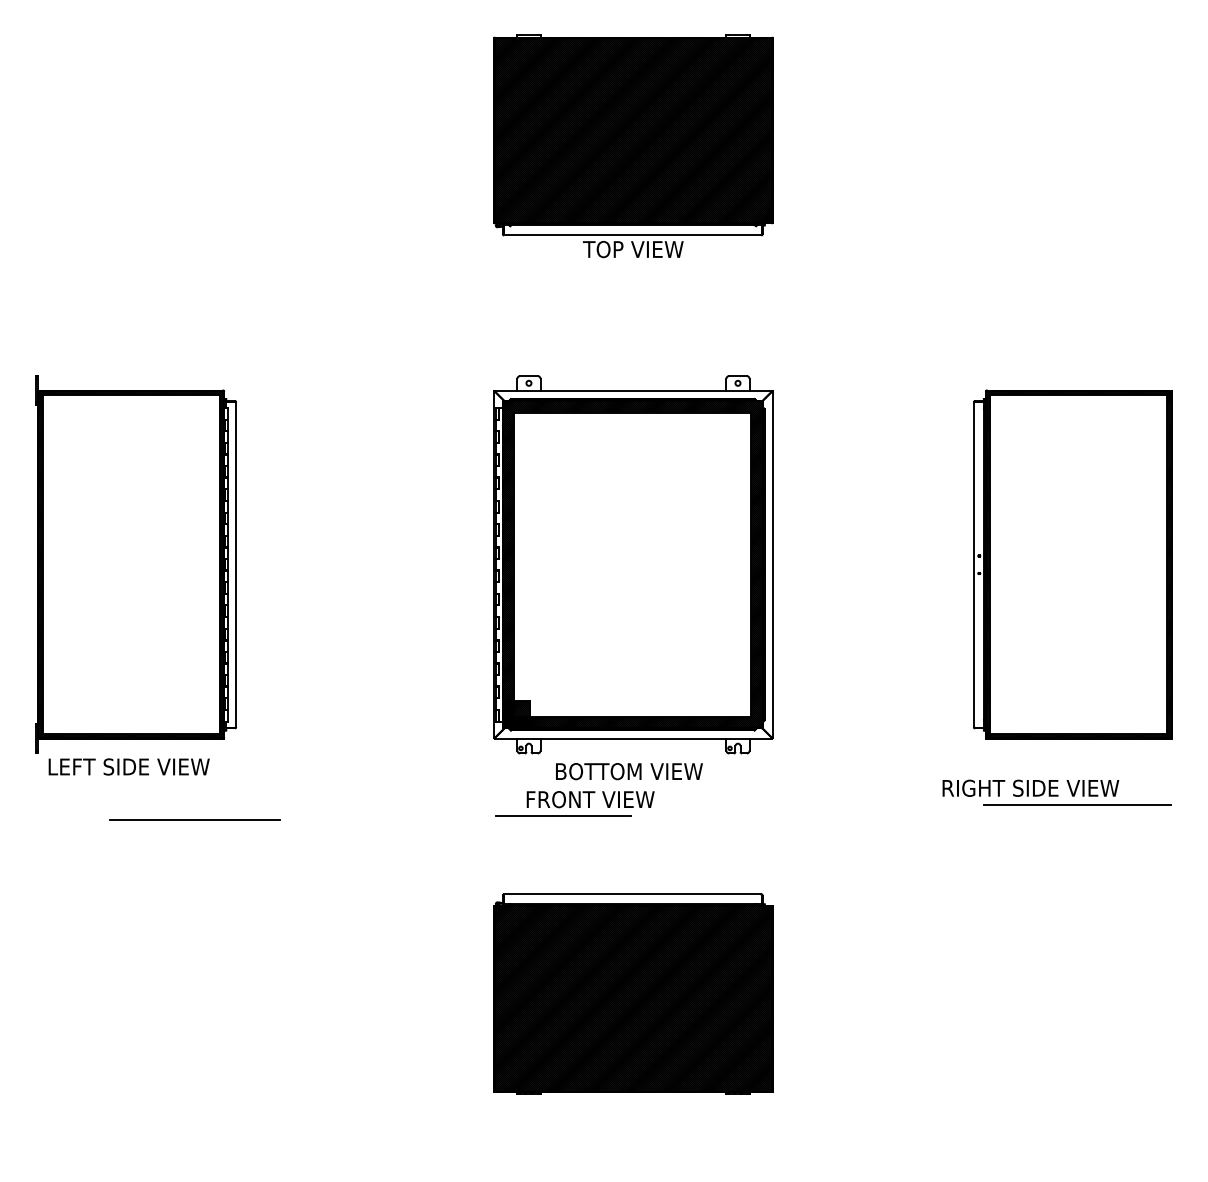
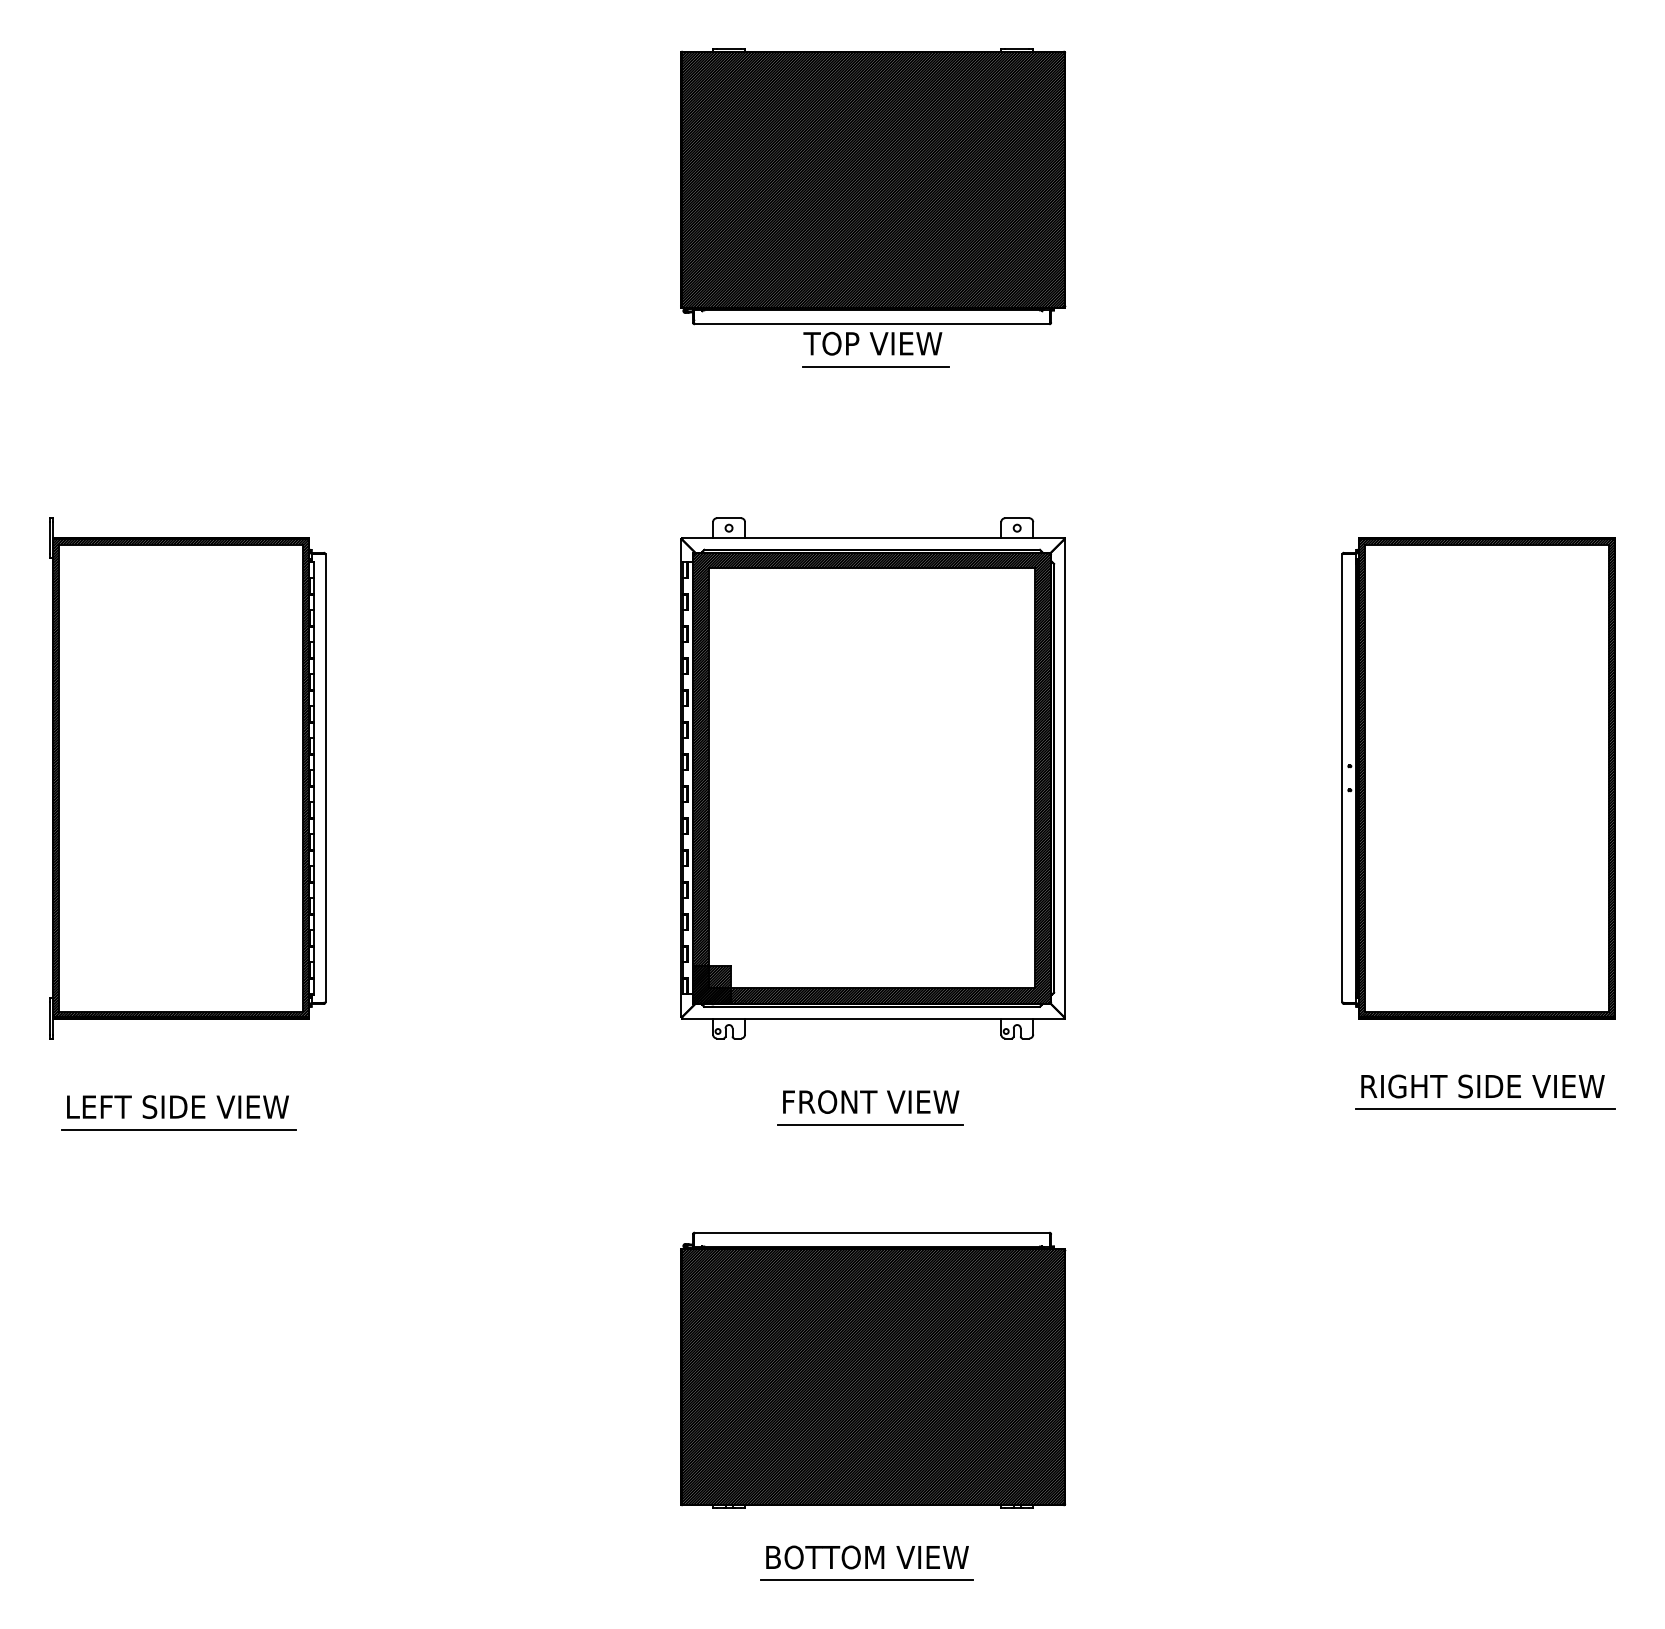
line: (635, 266) -> (875, 366), added
text: (128, 766) -> (177, 1106), moved
text: (629, 771) -> (867, 1557), moved
text: (1030, 788) -> (1482, 1086), moved
text: (590, 799) -> (871, 1101), moved
line: (563, 815) -> (870, 1124), moved
line: (194, 819) -> (178, 1129), moved
line: (629, 1146) -> (867, 1580), added

